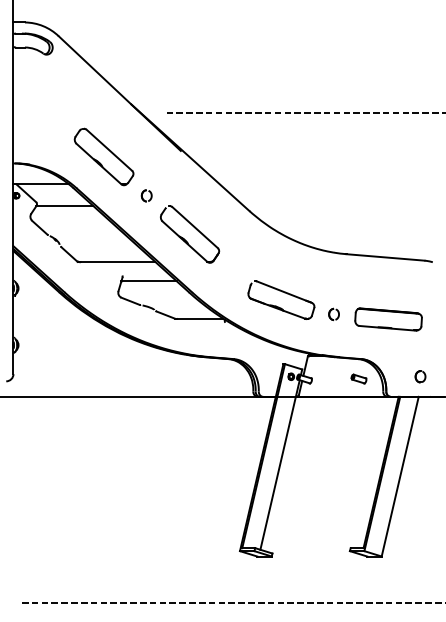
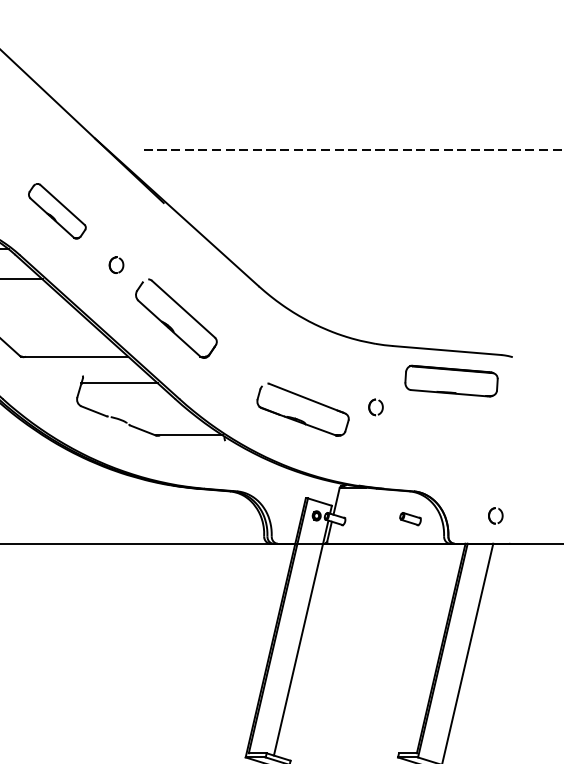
part: (103, 156) -> (56, 210), size x0.7
part: (333, 314) -> (375, 407), moved
part: (388, 319) -> (451, 381), moved

